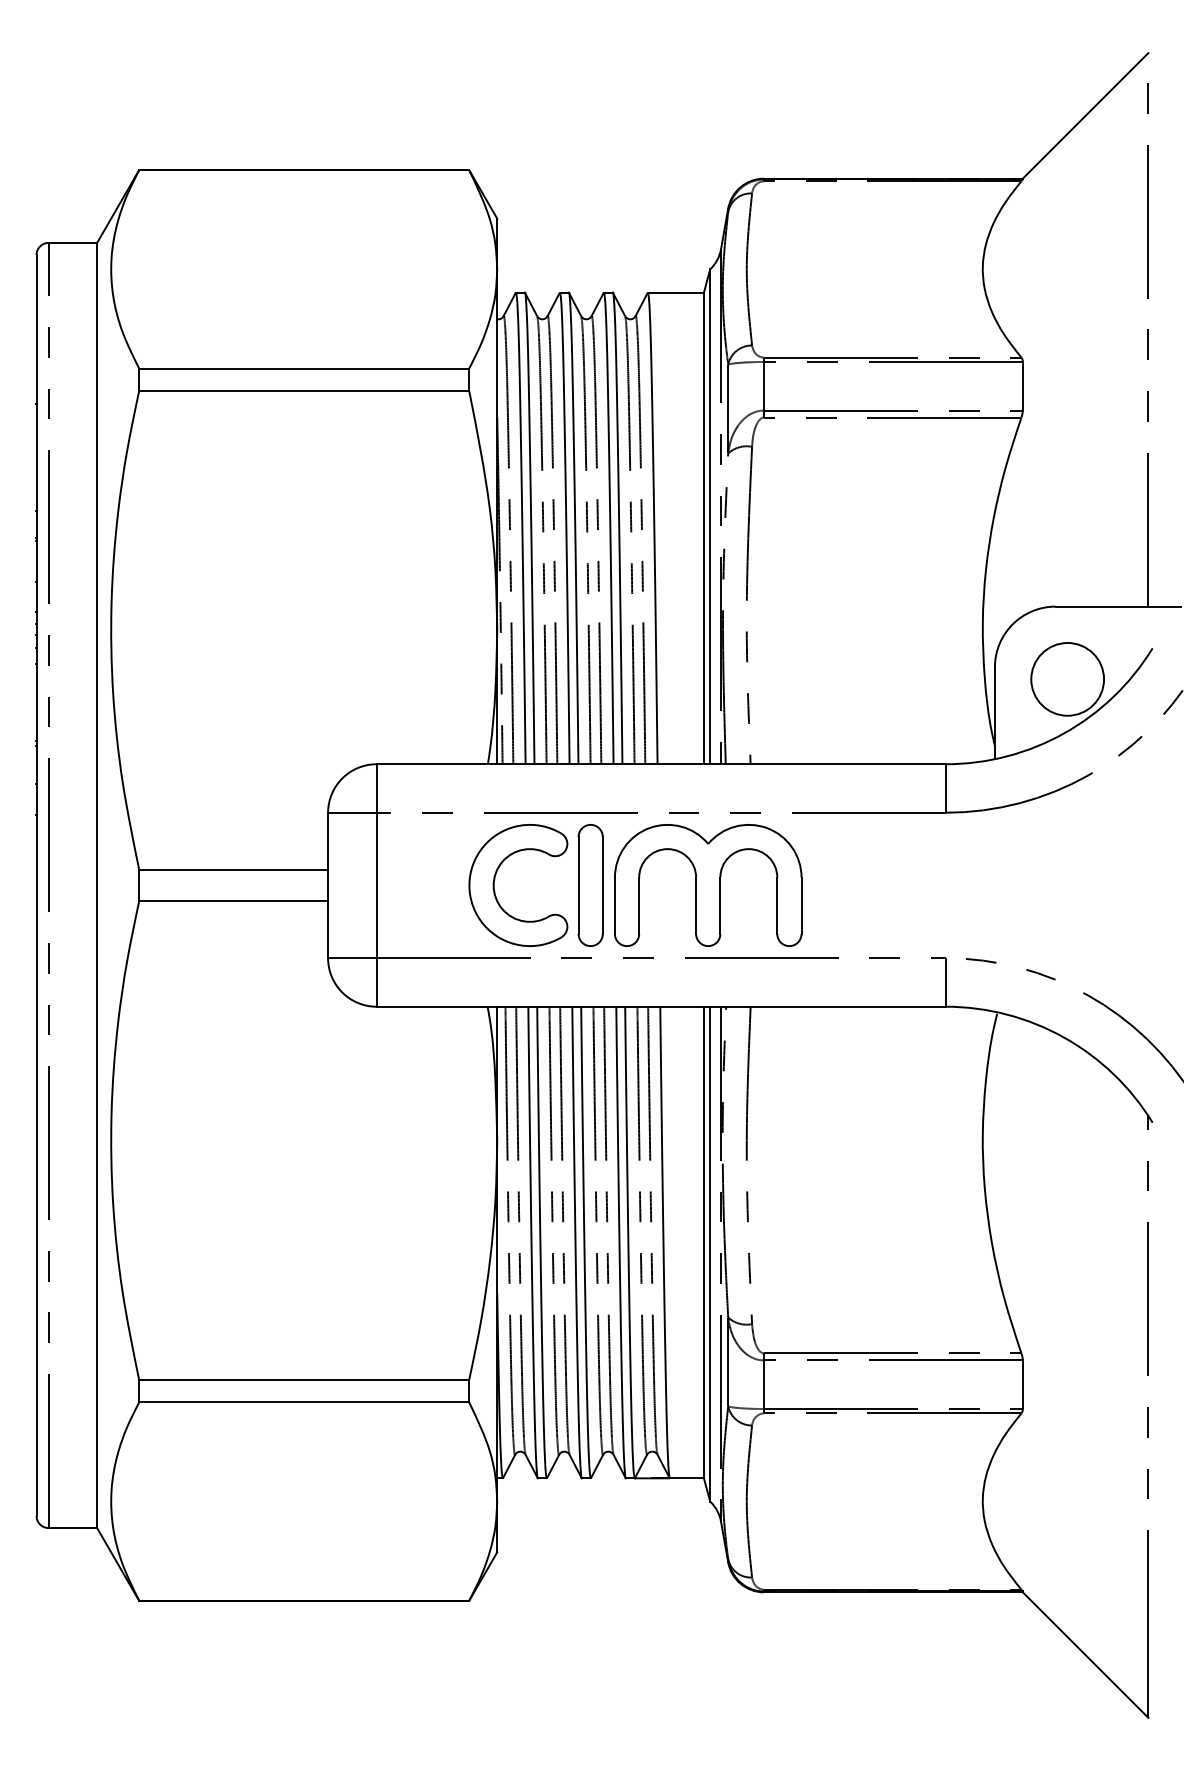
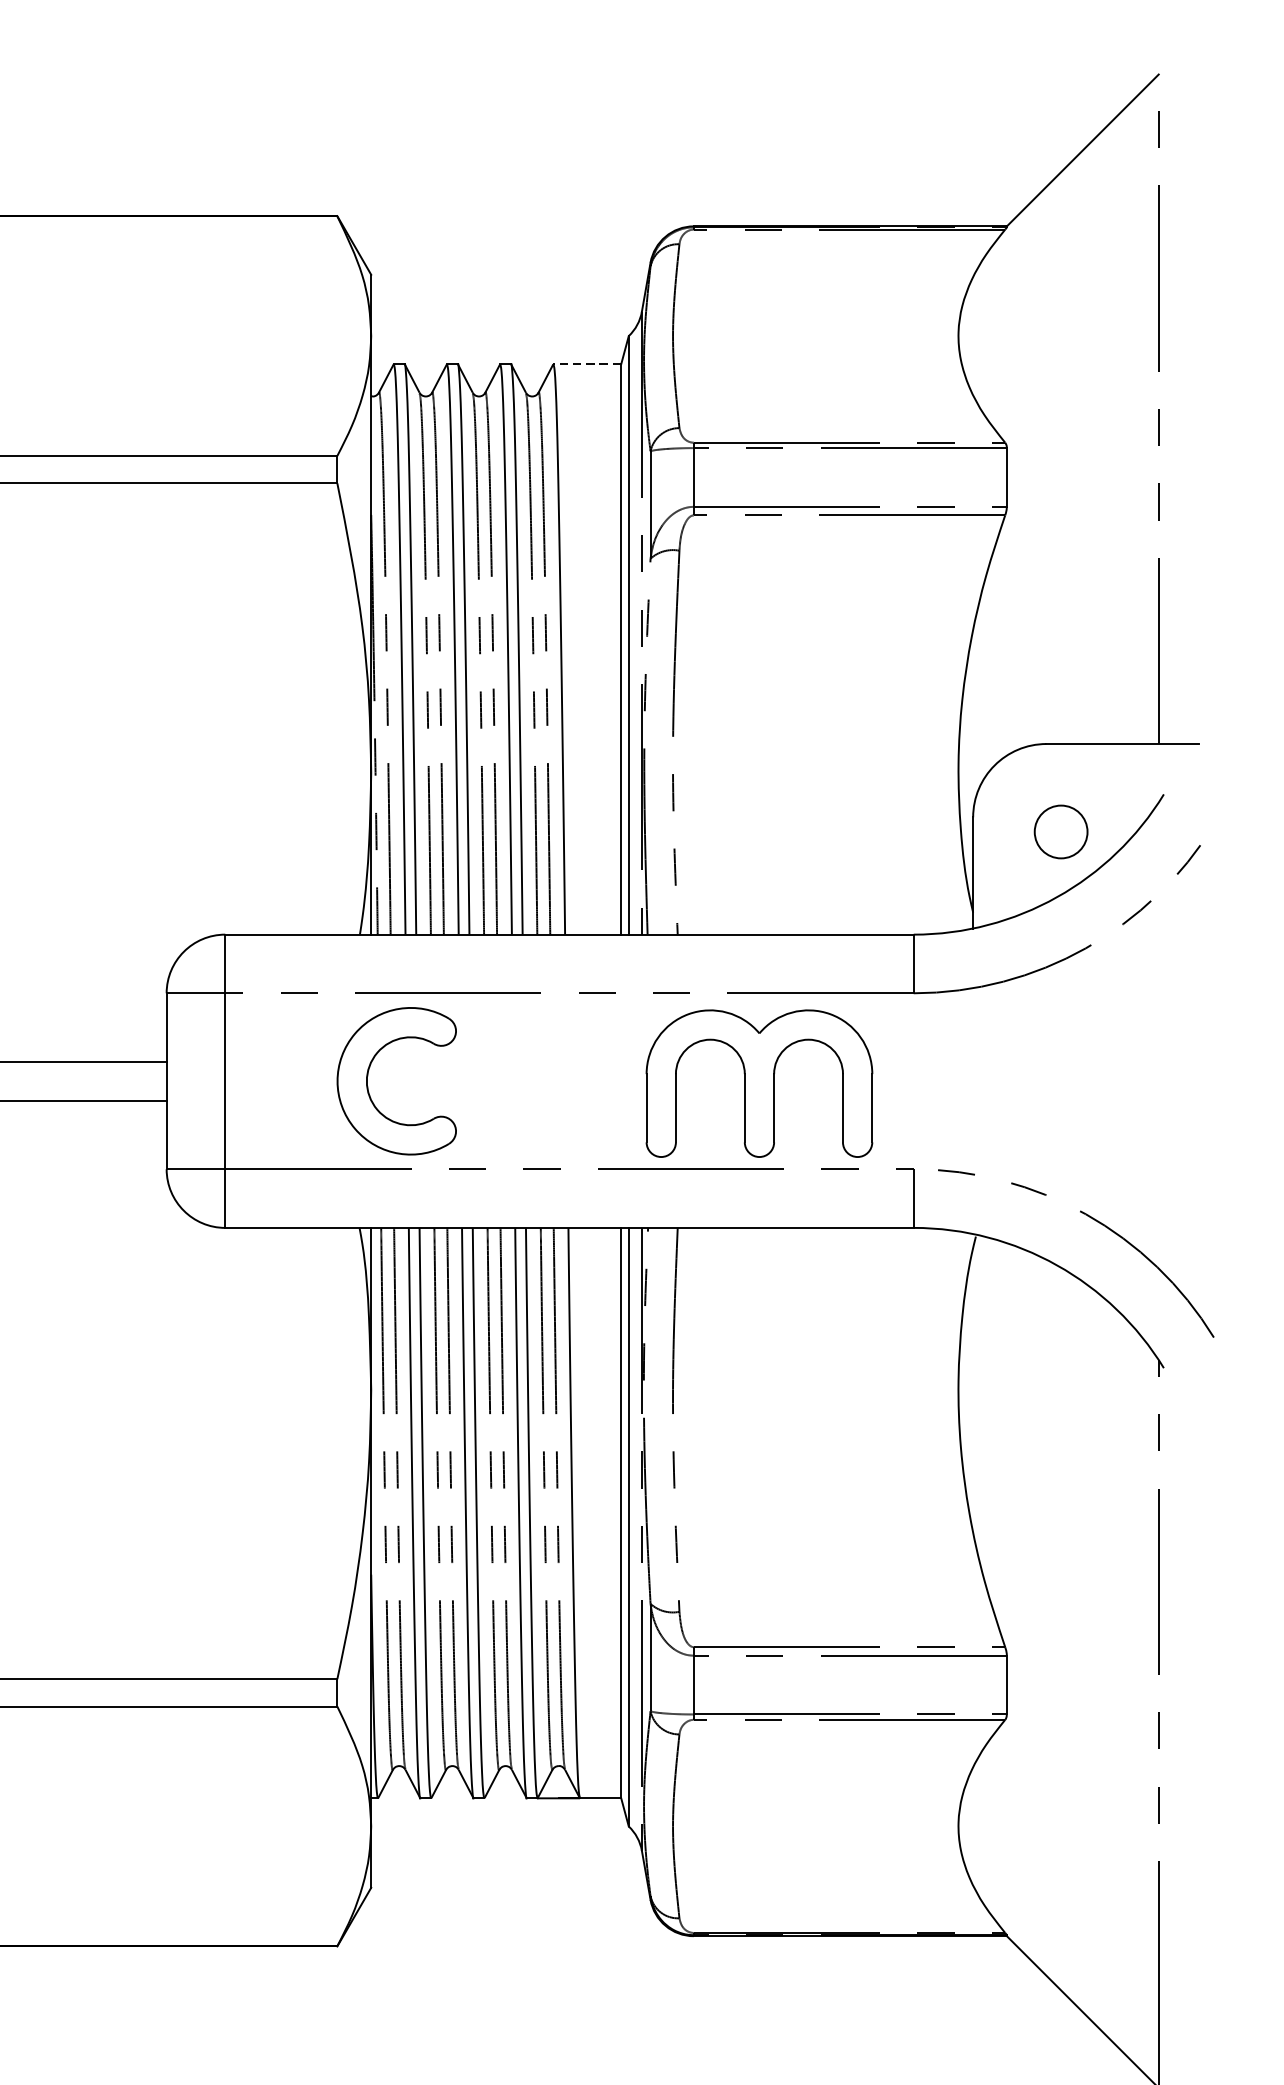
line: (675, 292) -> (586, 364), solid -> dashed
circle: (1067, 679) -> (1060, 832), size x0.6
part: (590, 885) -> (484, 1081), removed
part: (708, 885) -> (759, 1083), moved

